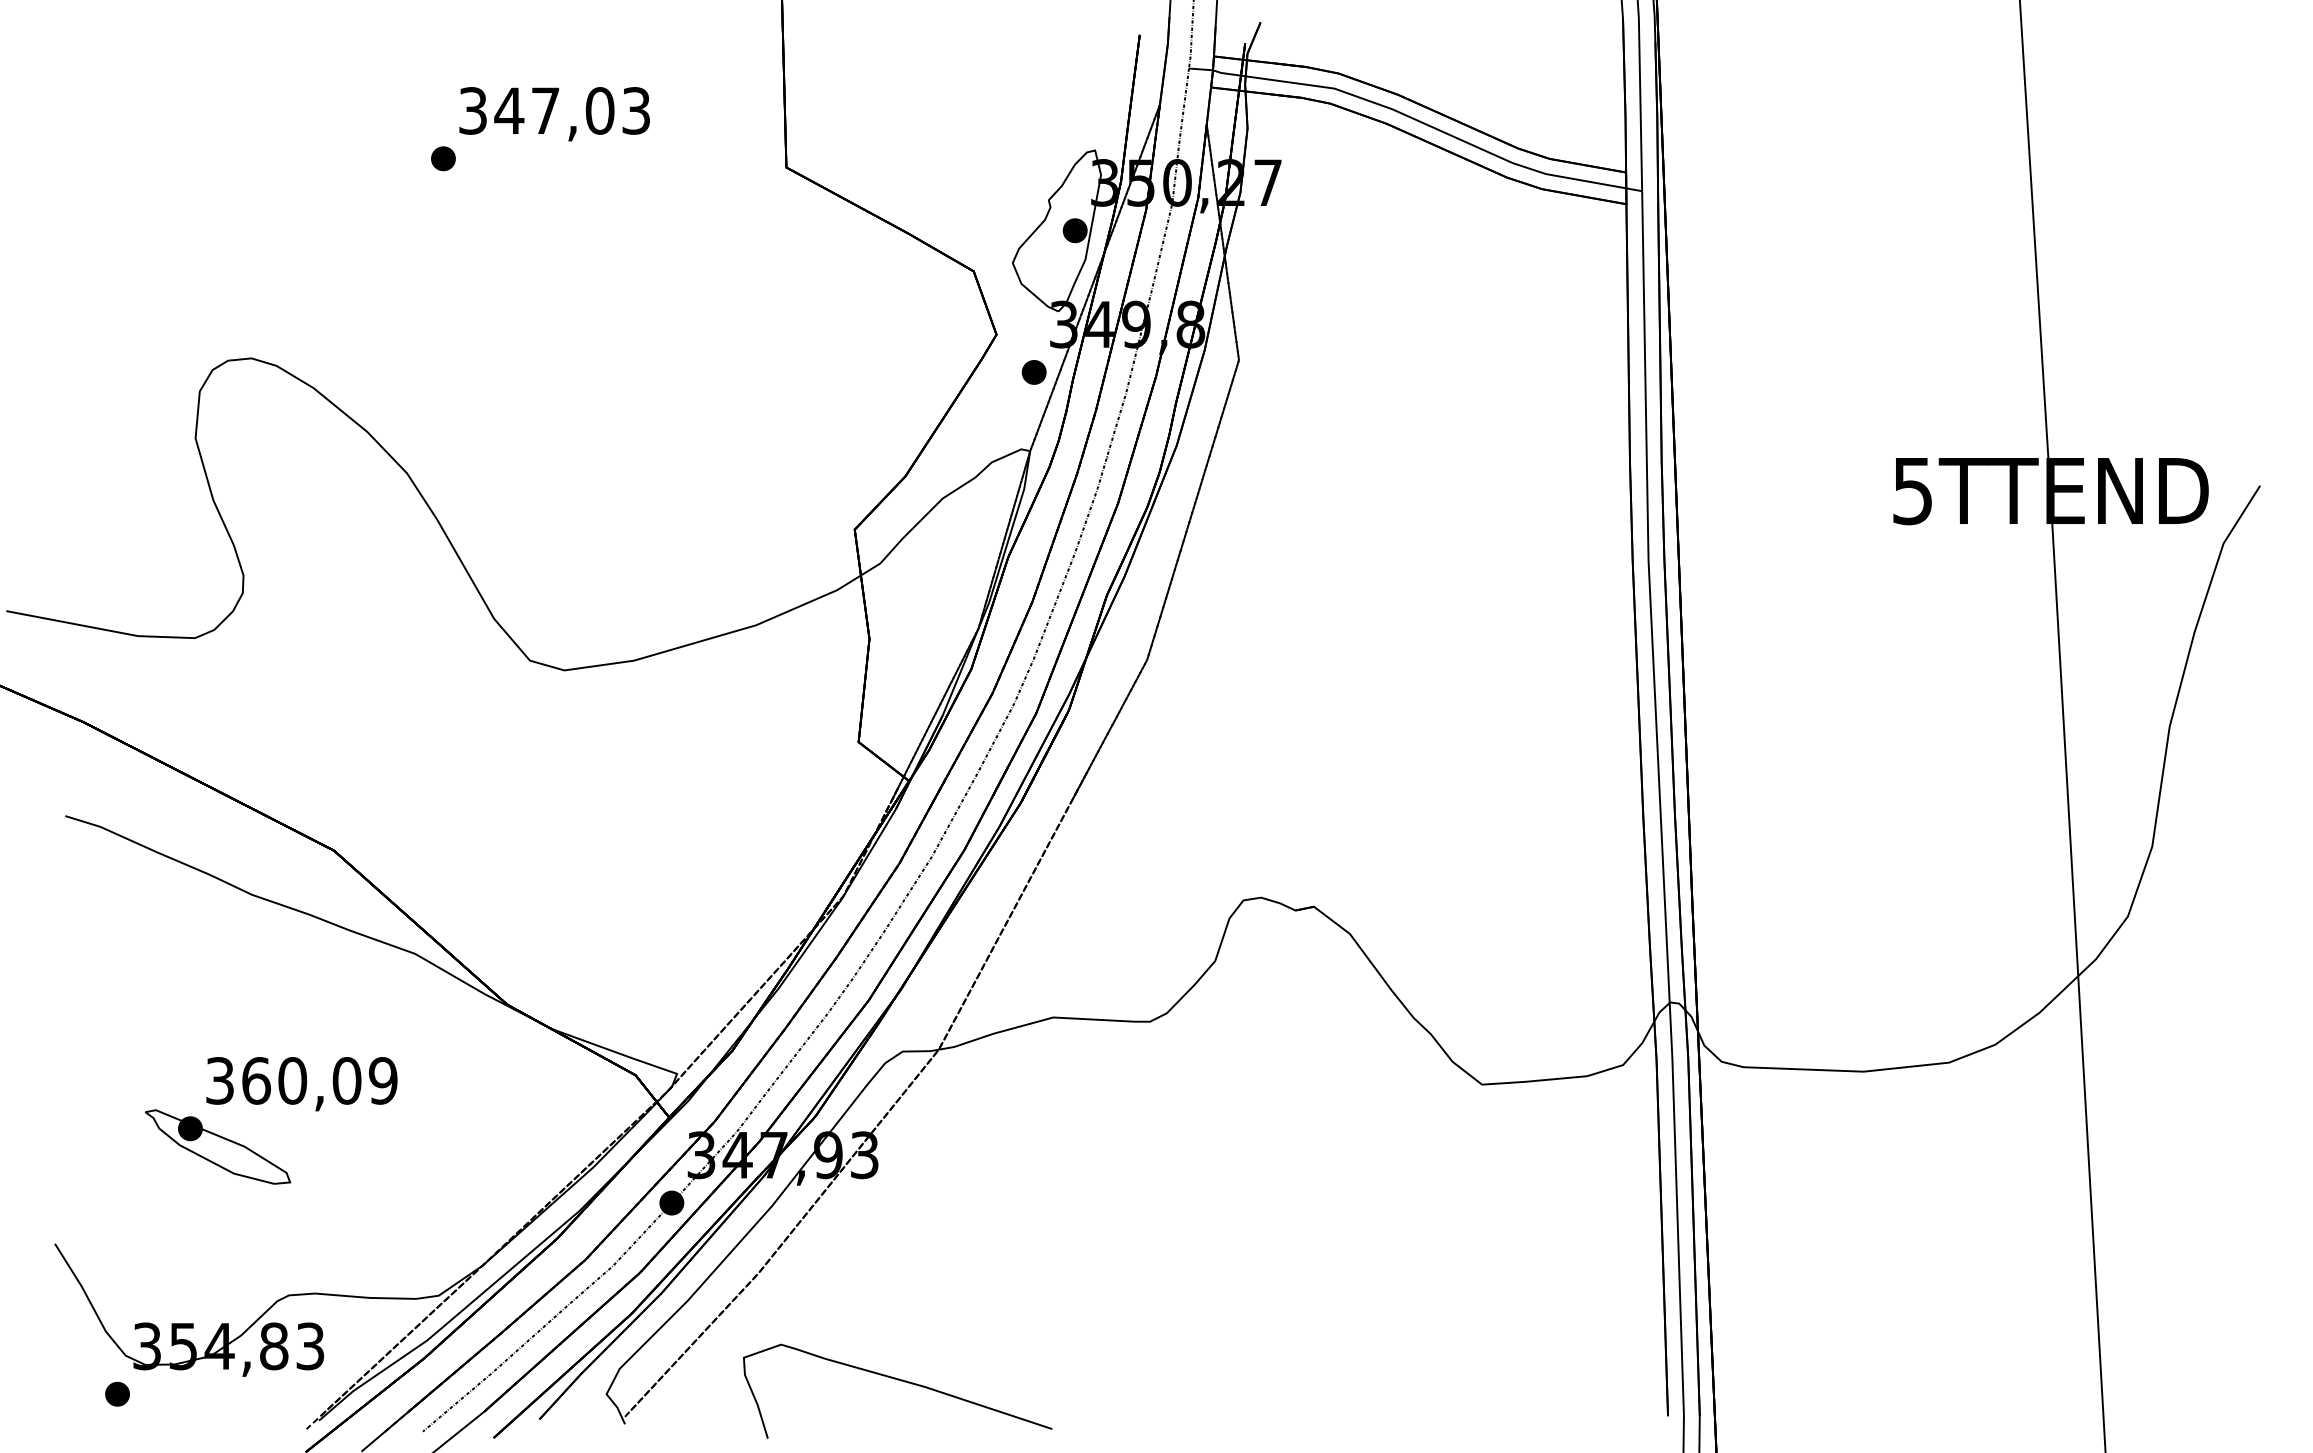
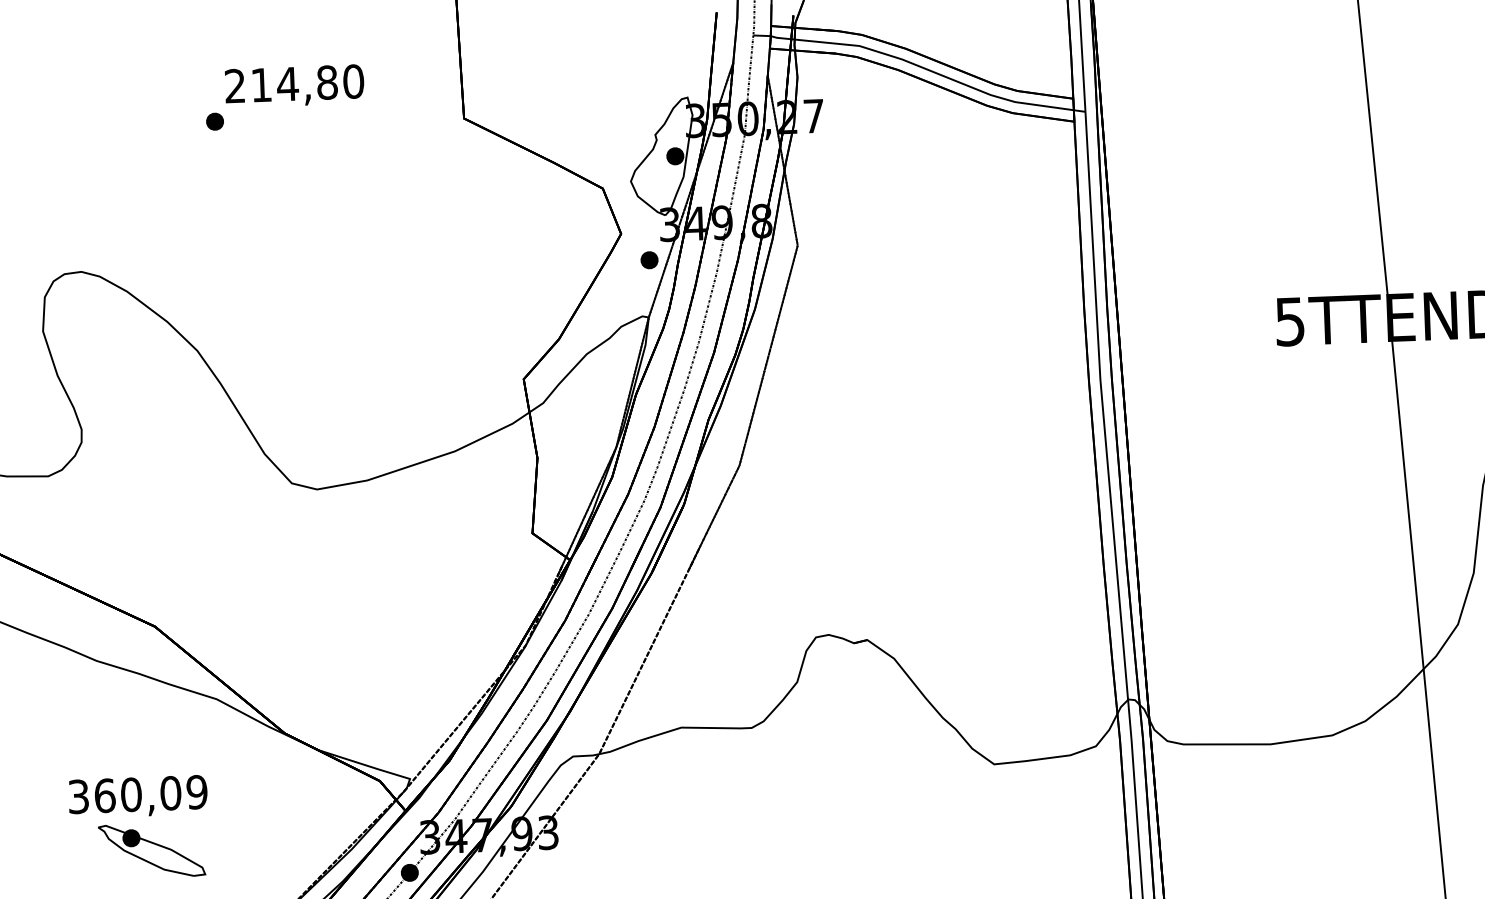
text: (554, 110) -> (294, 83), 347,03 -> 214,80
part: (218, 1146) -> (152, 850), moved

